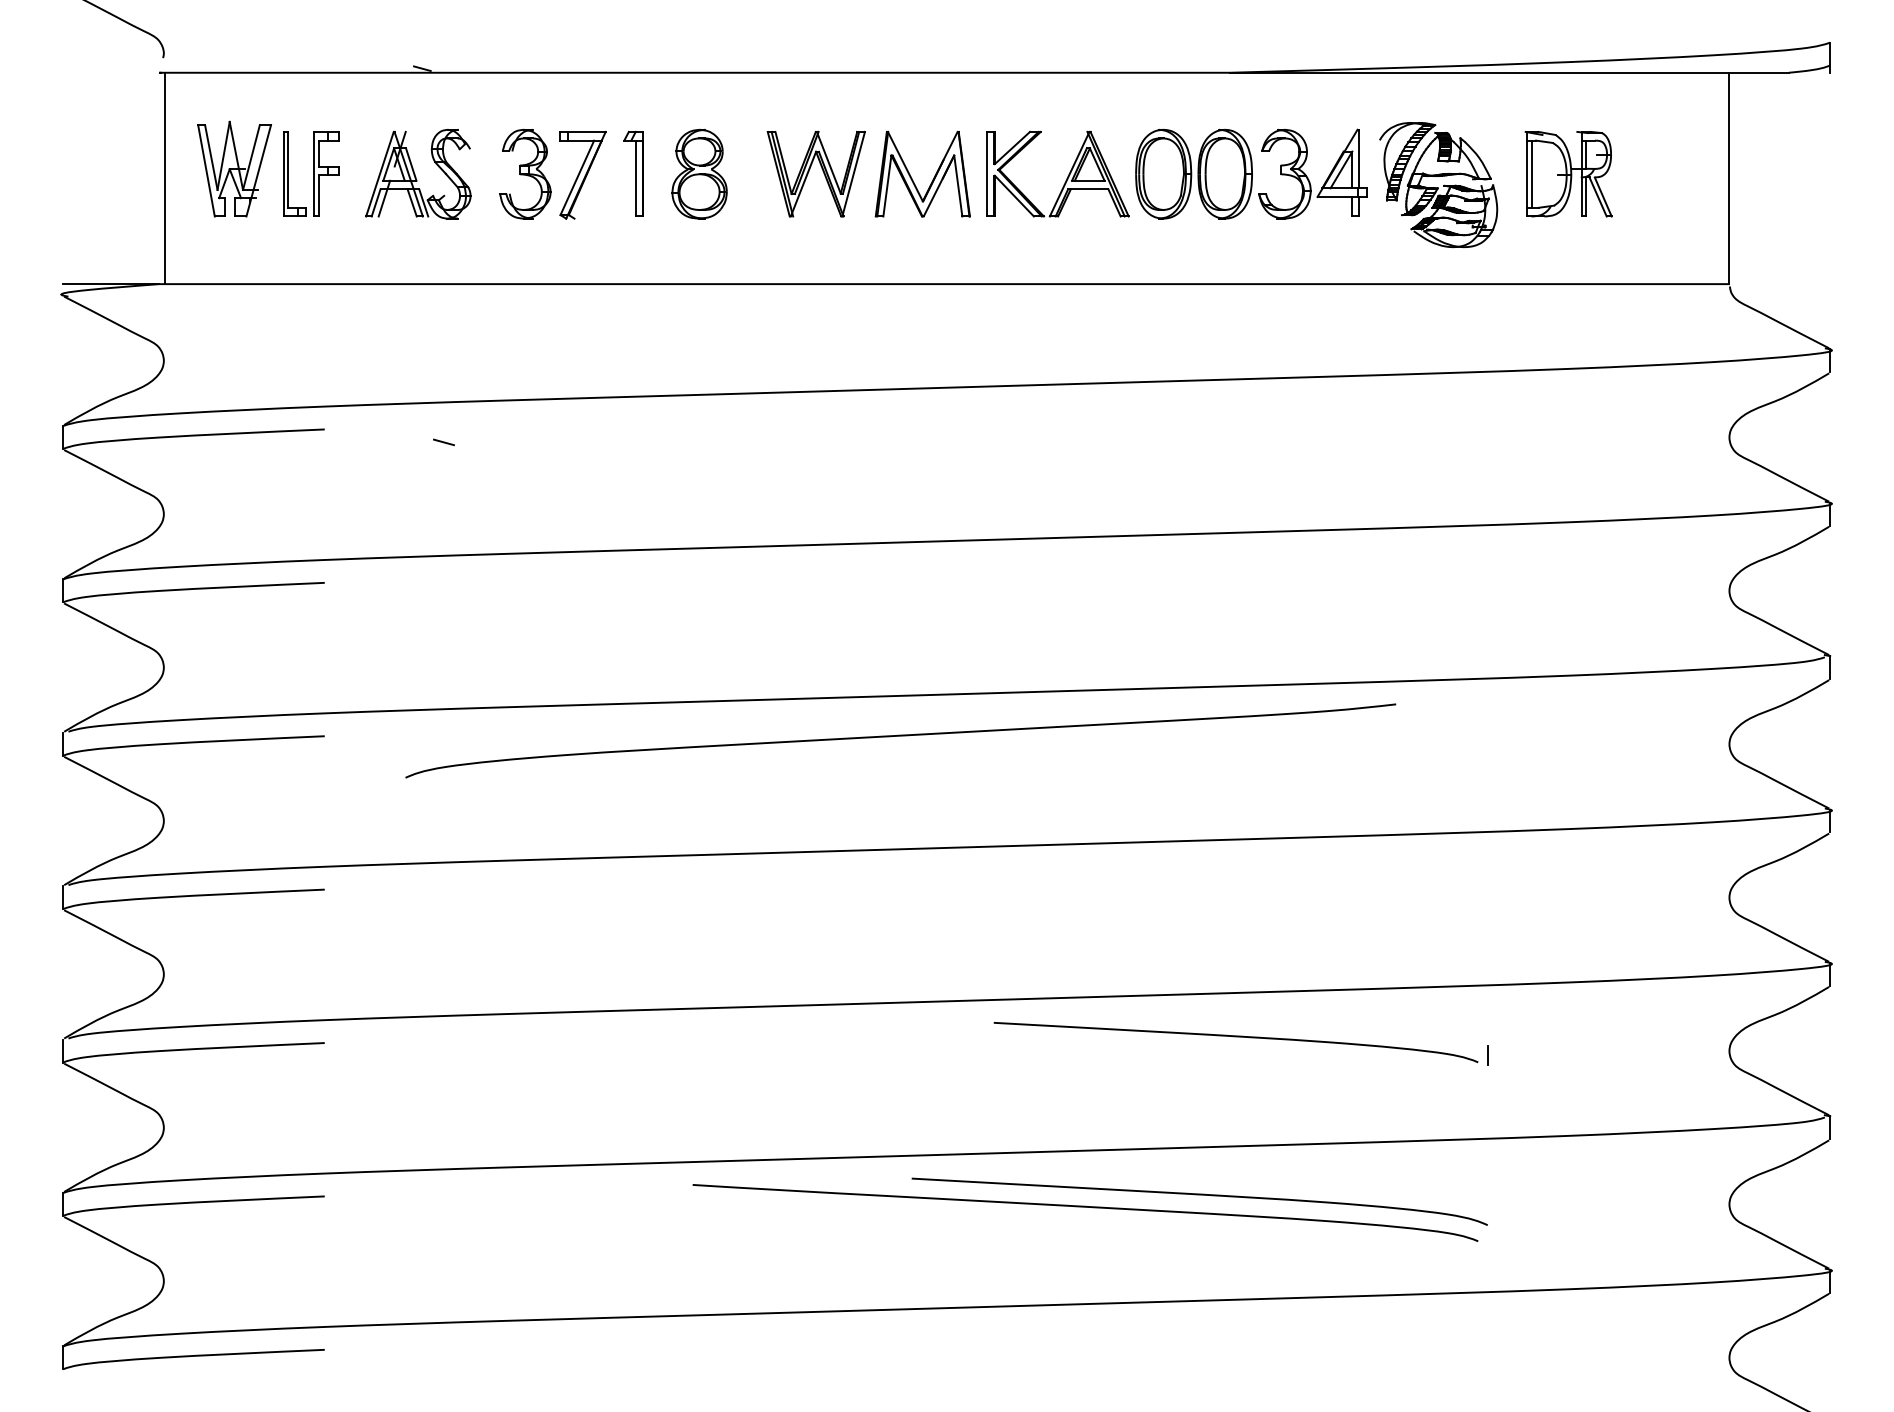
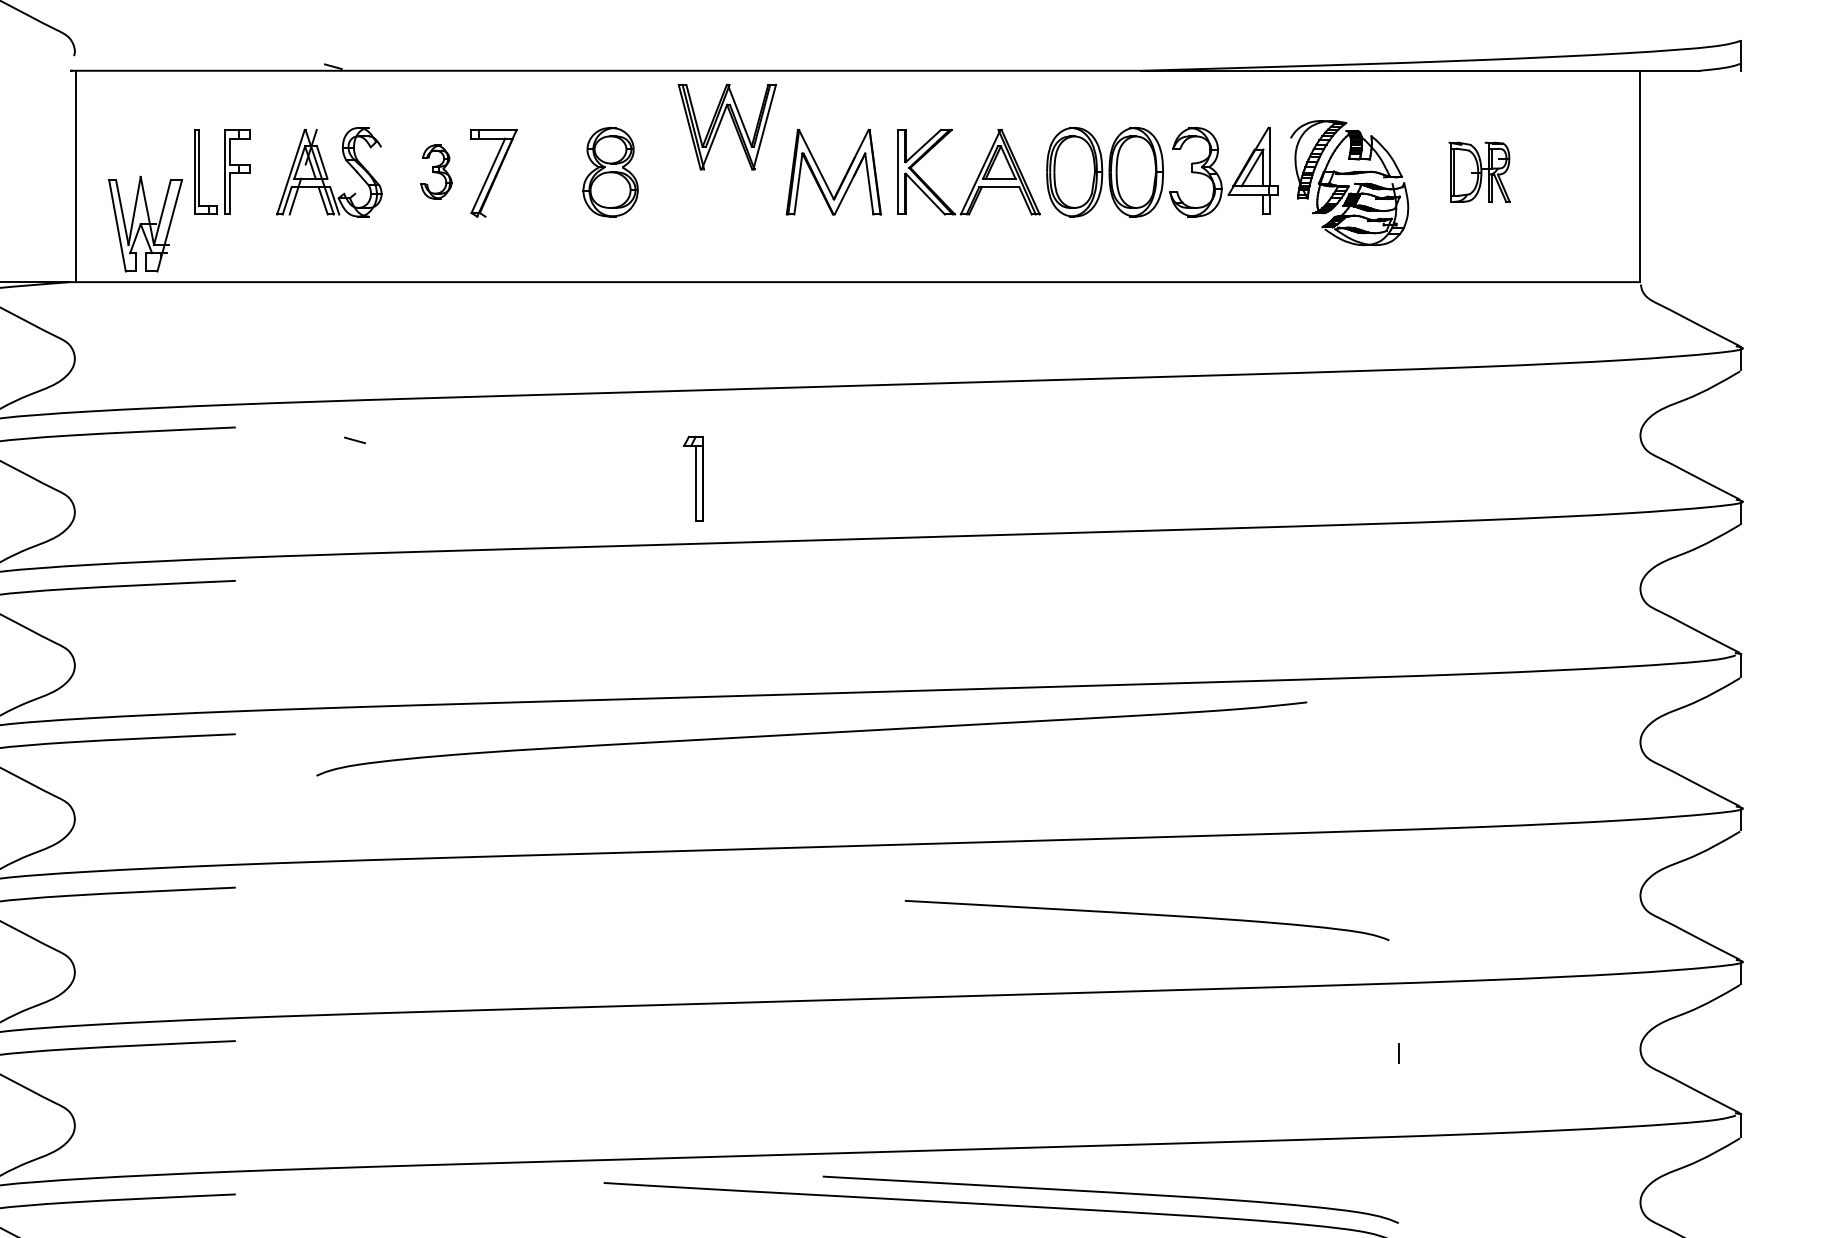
part: (234, 168) -> (145, 223), moved
part: (809, 171) -> (720, 124), moved
part: (525, 173) -> (436, 171), size x0.6
part: (633, 173) -> (693, 478), moved
part: (1568, 174) -> (1479, 172), size x0.7
curve: (1235, 1037) -> (1146, 915), moved

